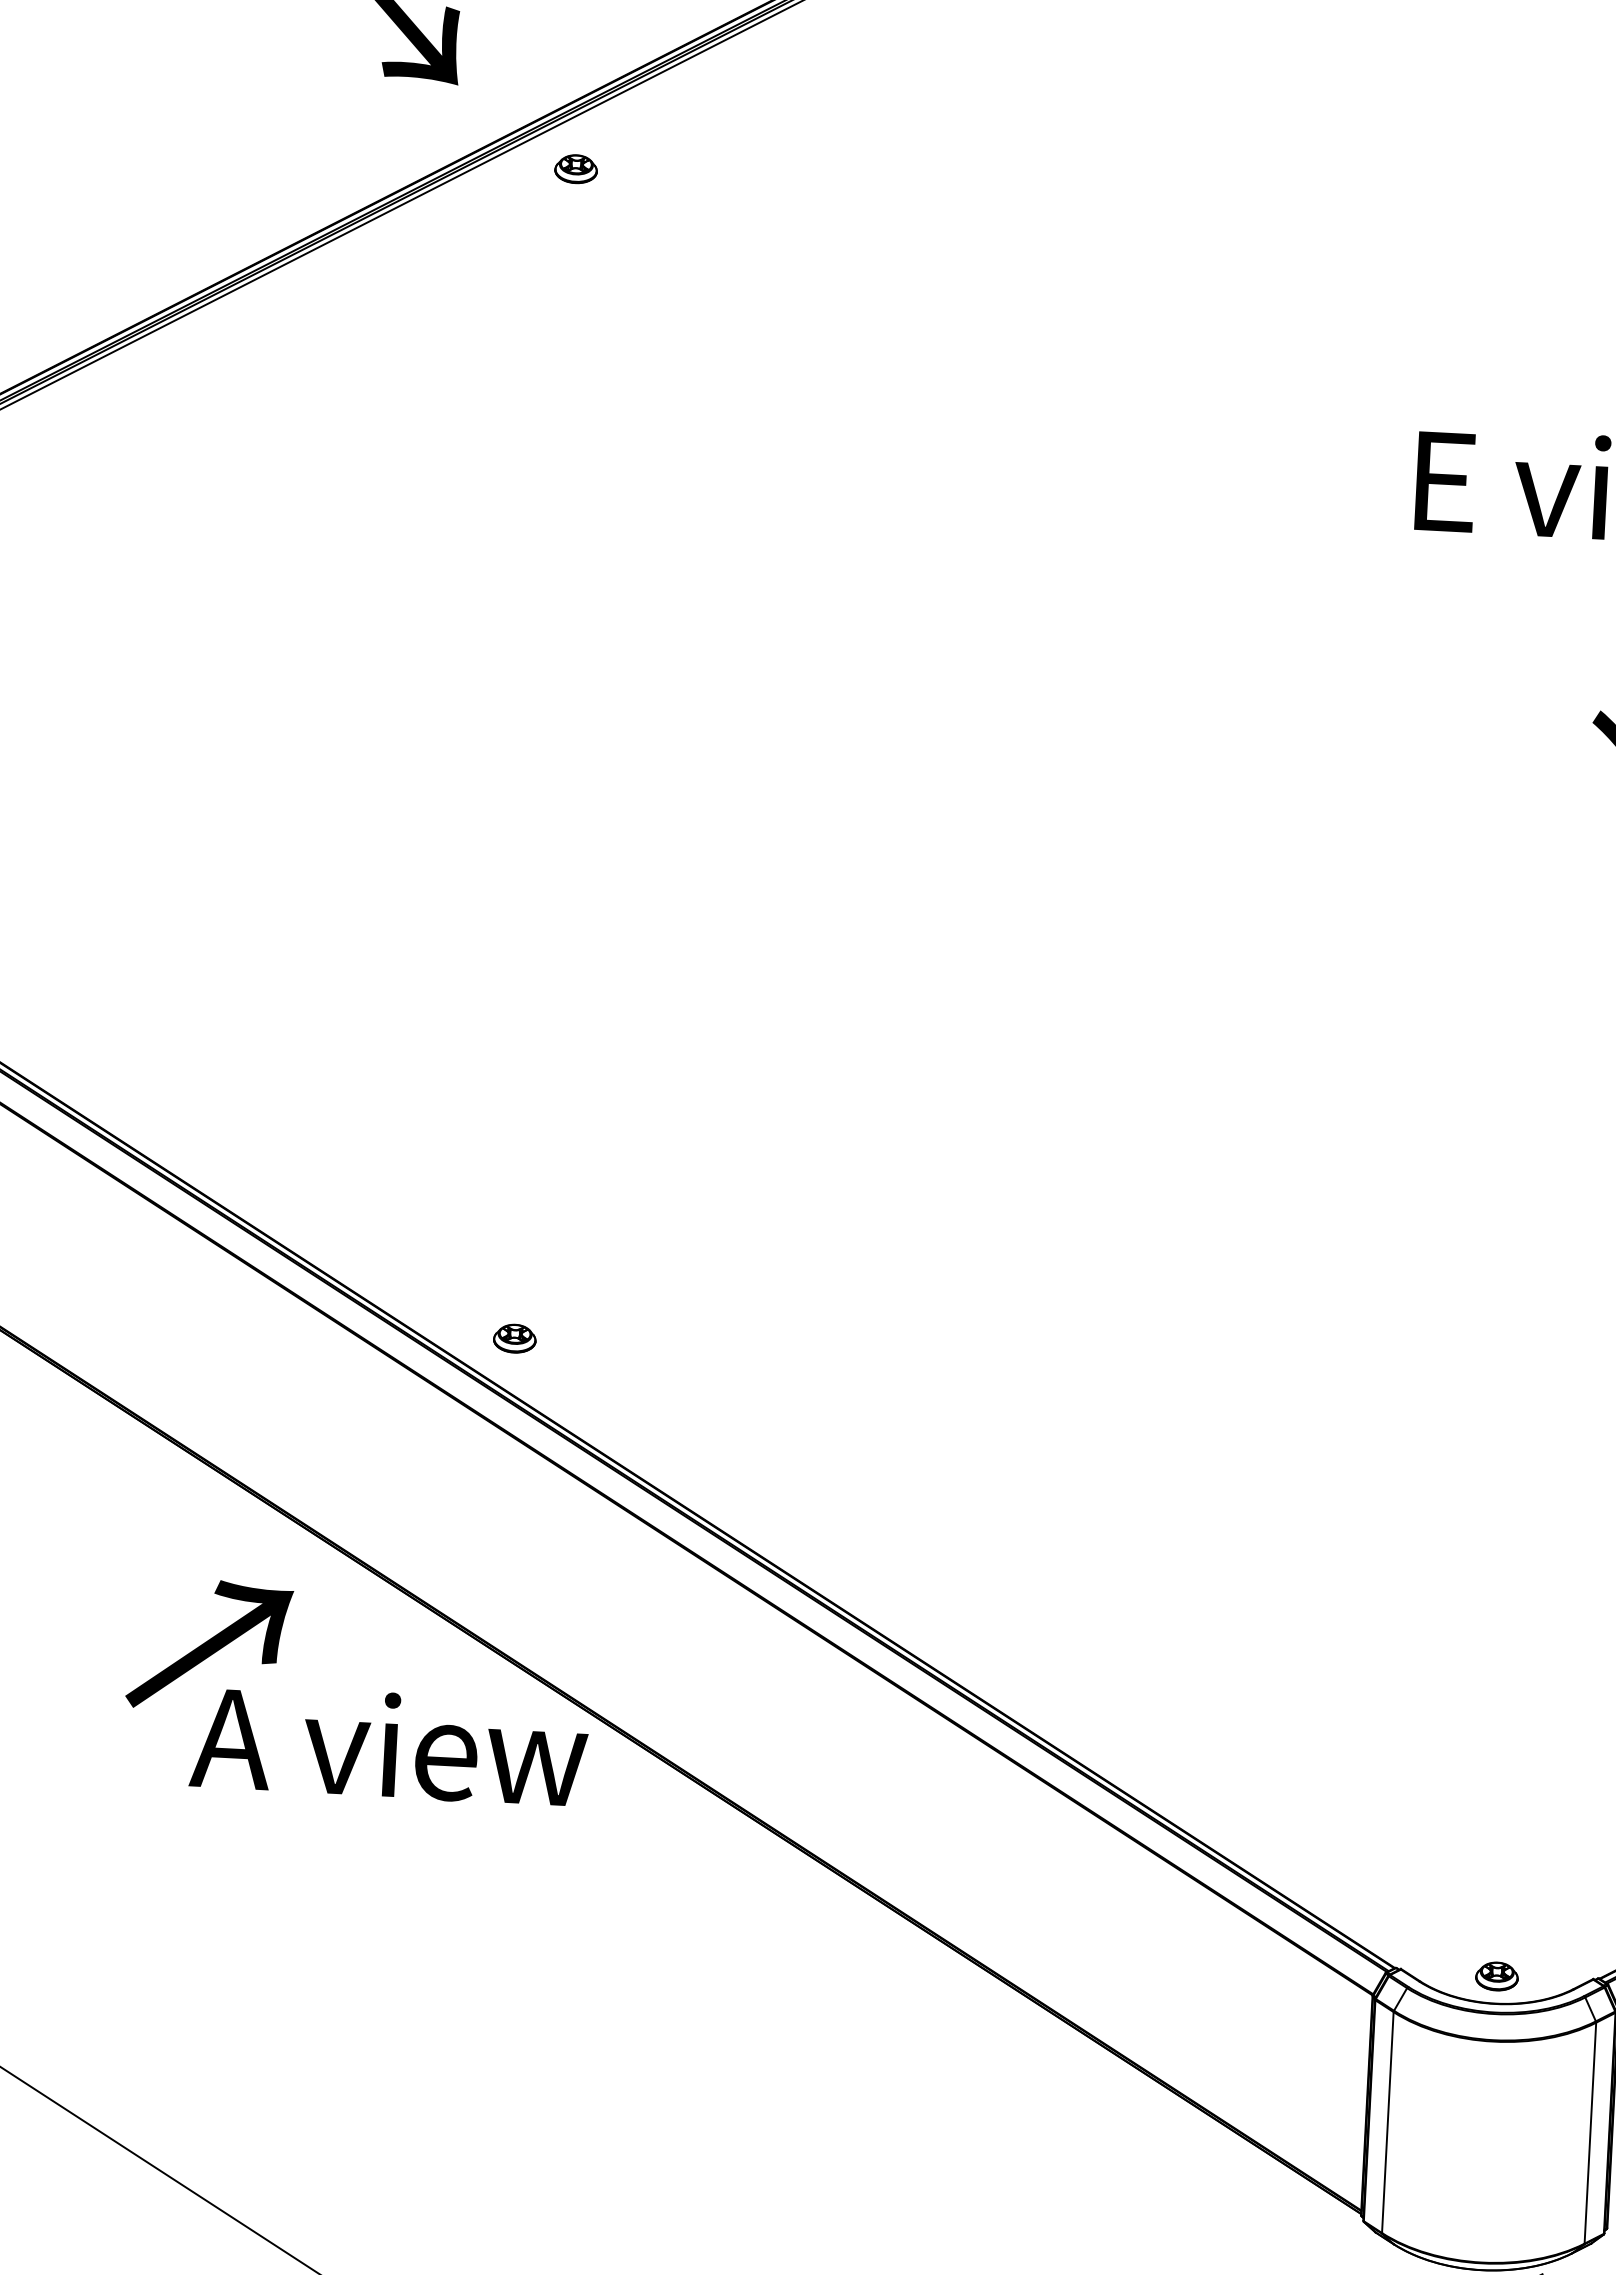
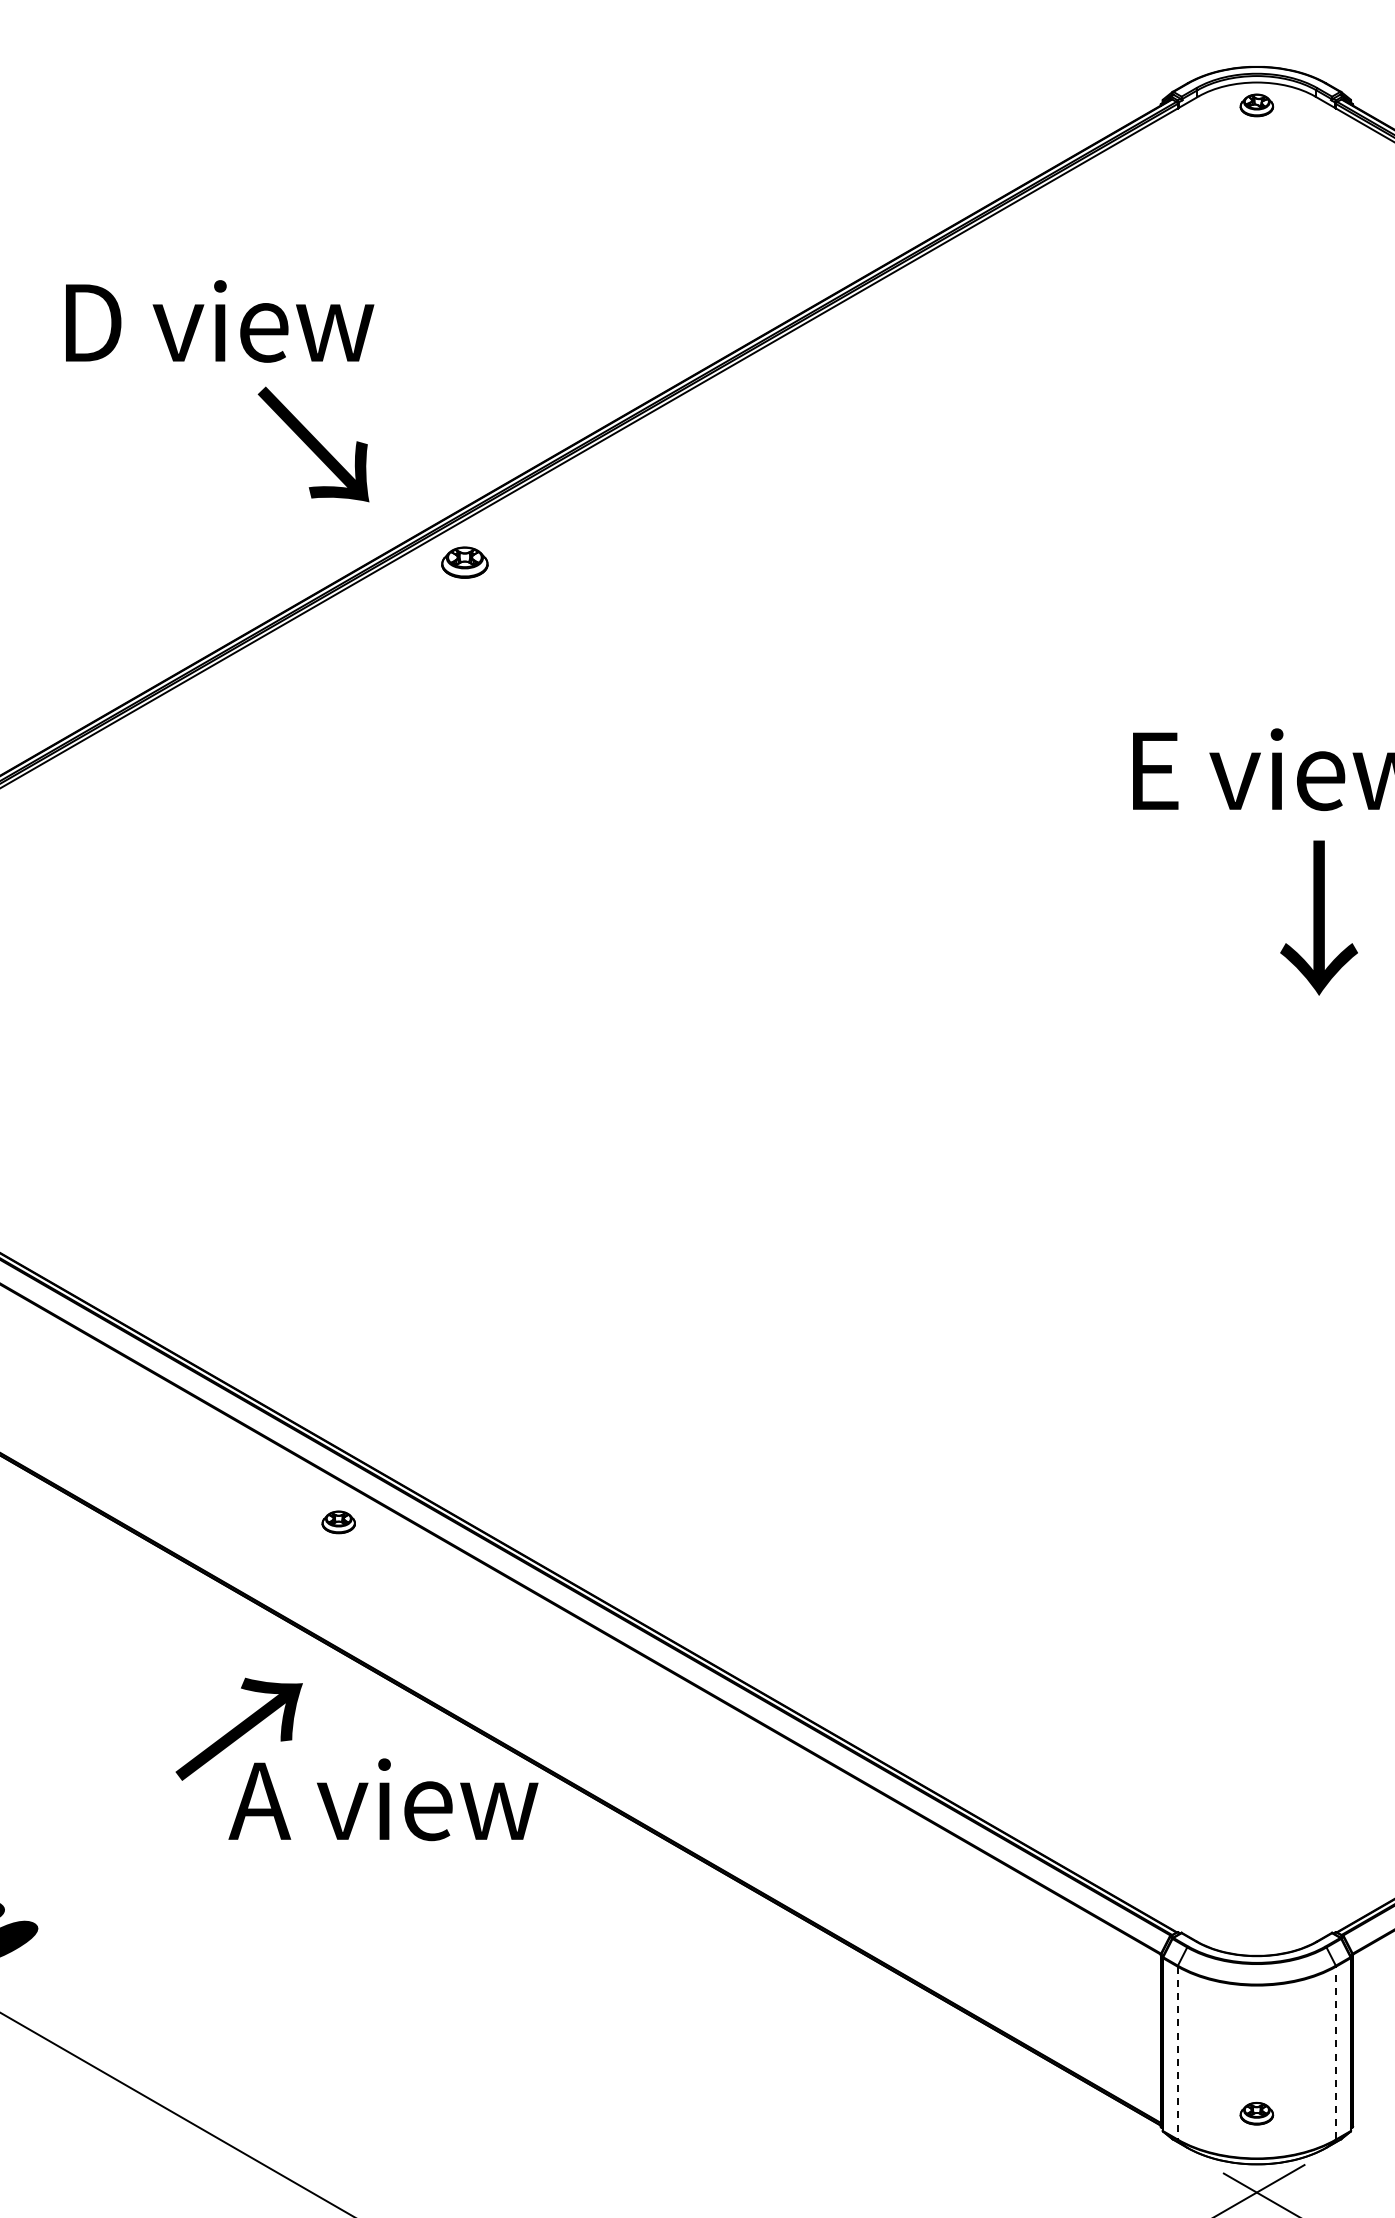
part: (575, 168) -> (464, 562), size x1.4
part: (514, 1338) -> (338, 1522), moved
part: (1496, 1976) -> (1256, 2113), moved
line: (1387, 2123) -> (1177, 2053), solid -> dashed
line: (1590, 2132) -> (1336, 2052), solid -> dashed

